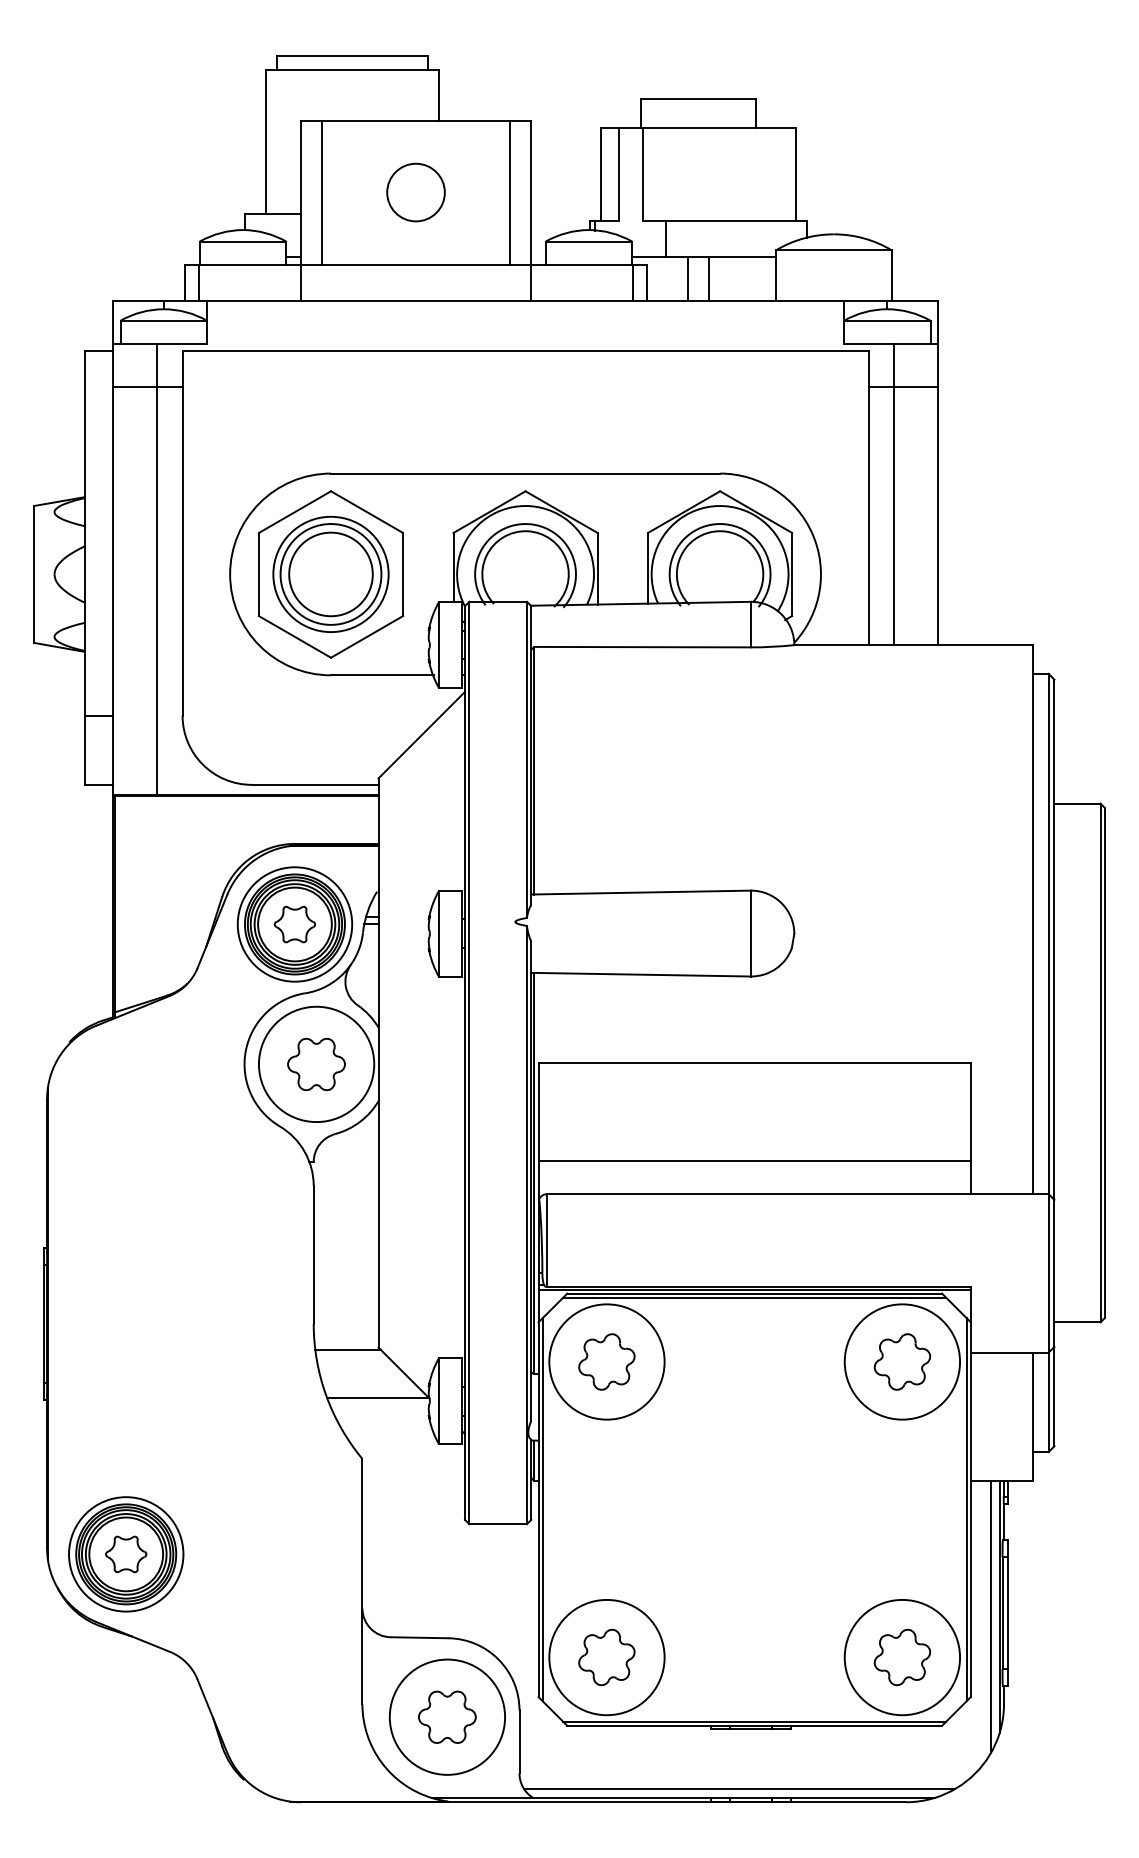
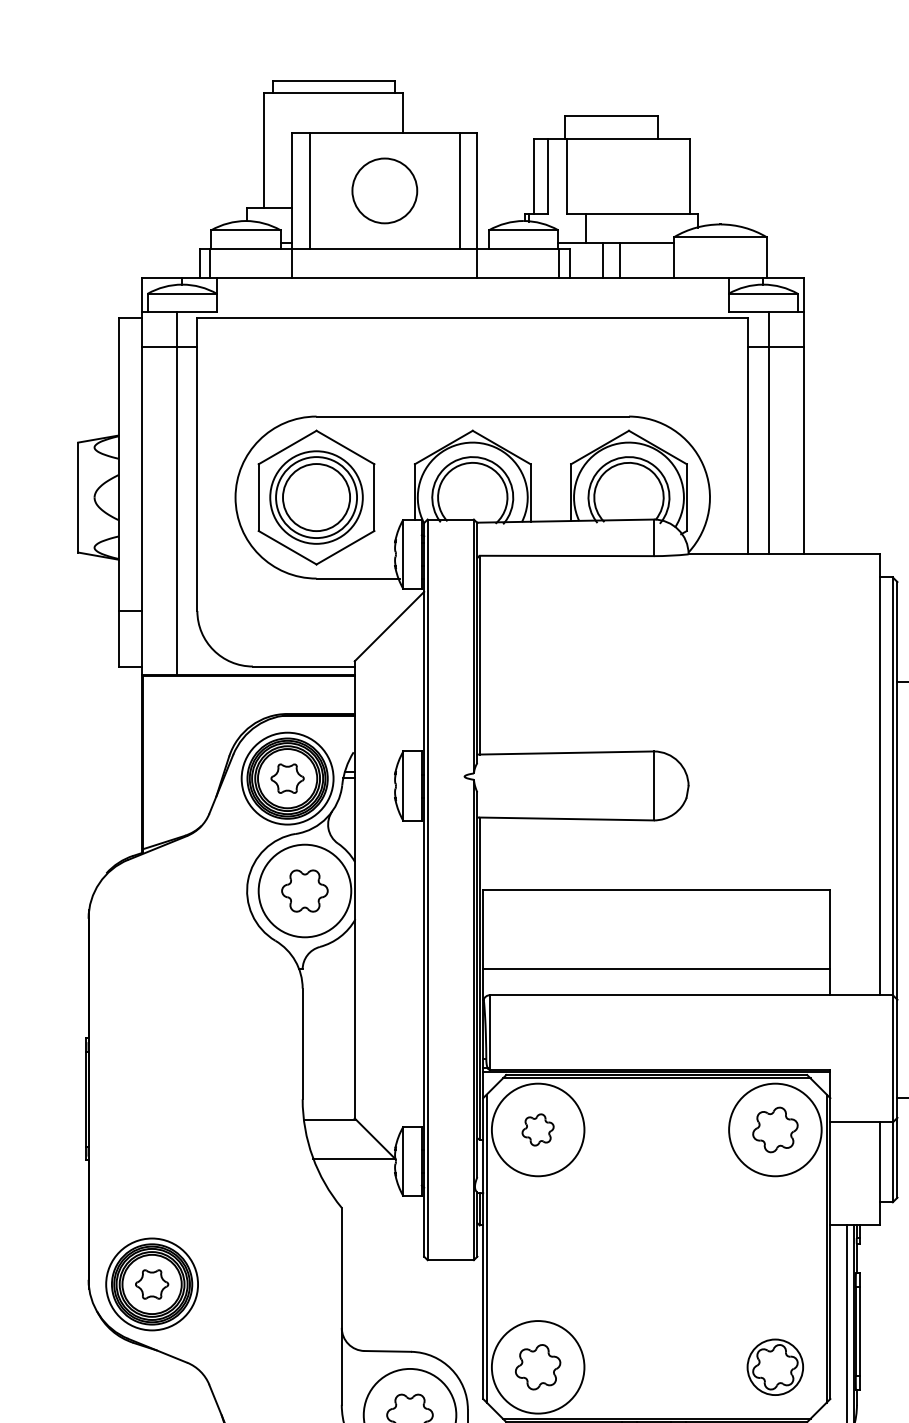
circle: (415, 192) -> (384, 190), size x1.4
part: (606, 1361) -> (537, 1129), size x0.7
circle: (902, 1657) -> (775, 1367), size x0.6

